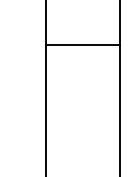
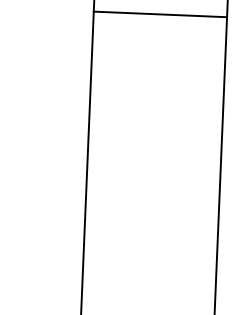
line: (82, 44) -> (159, 13), moved

